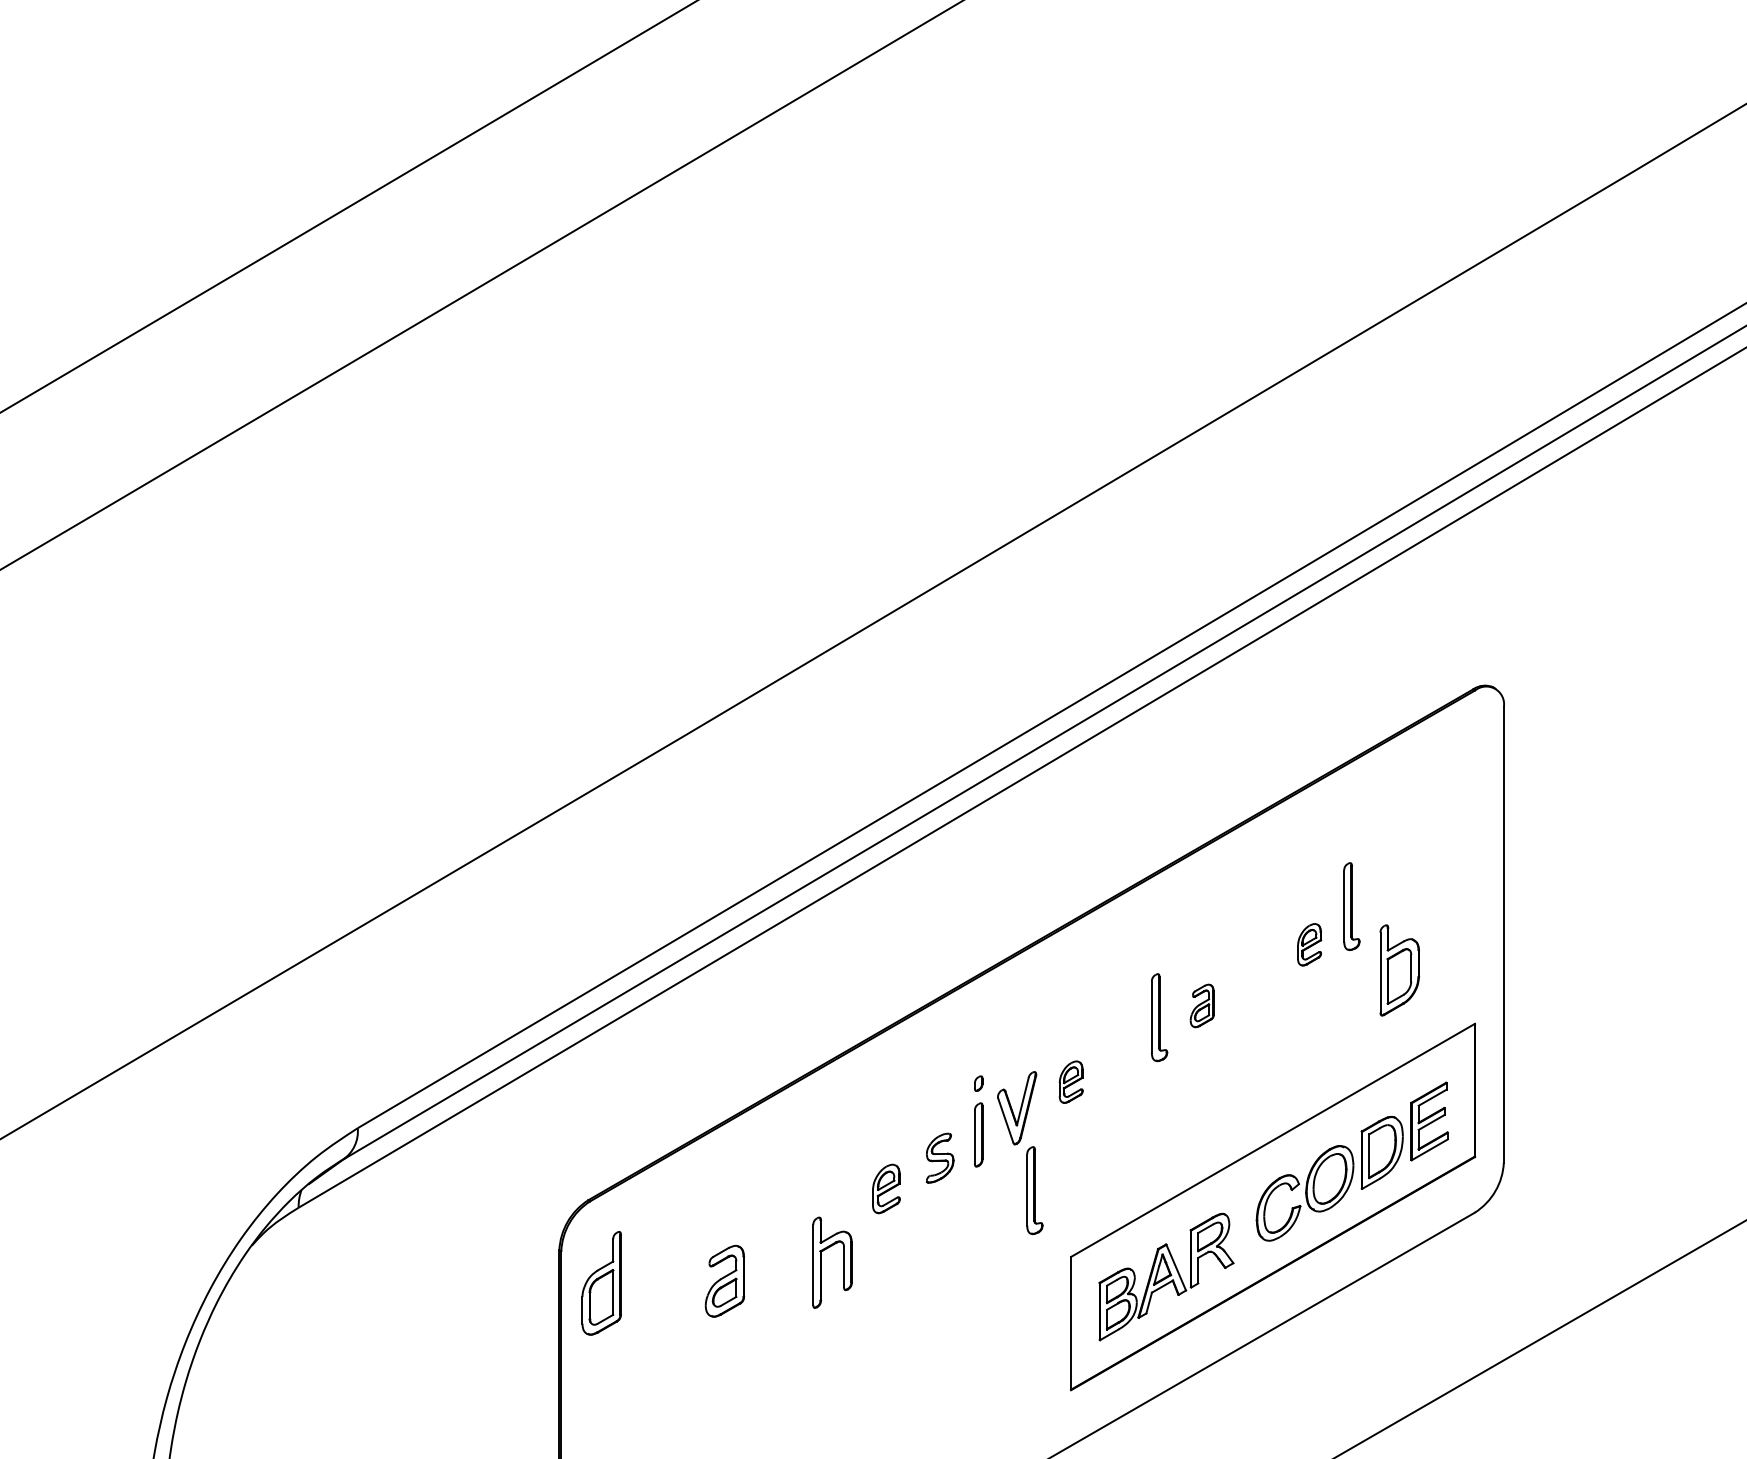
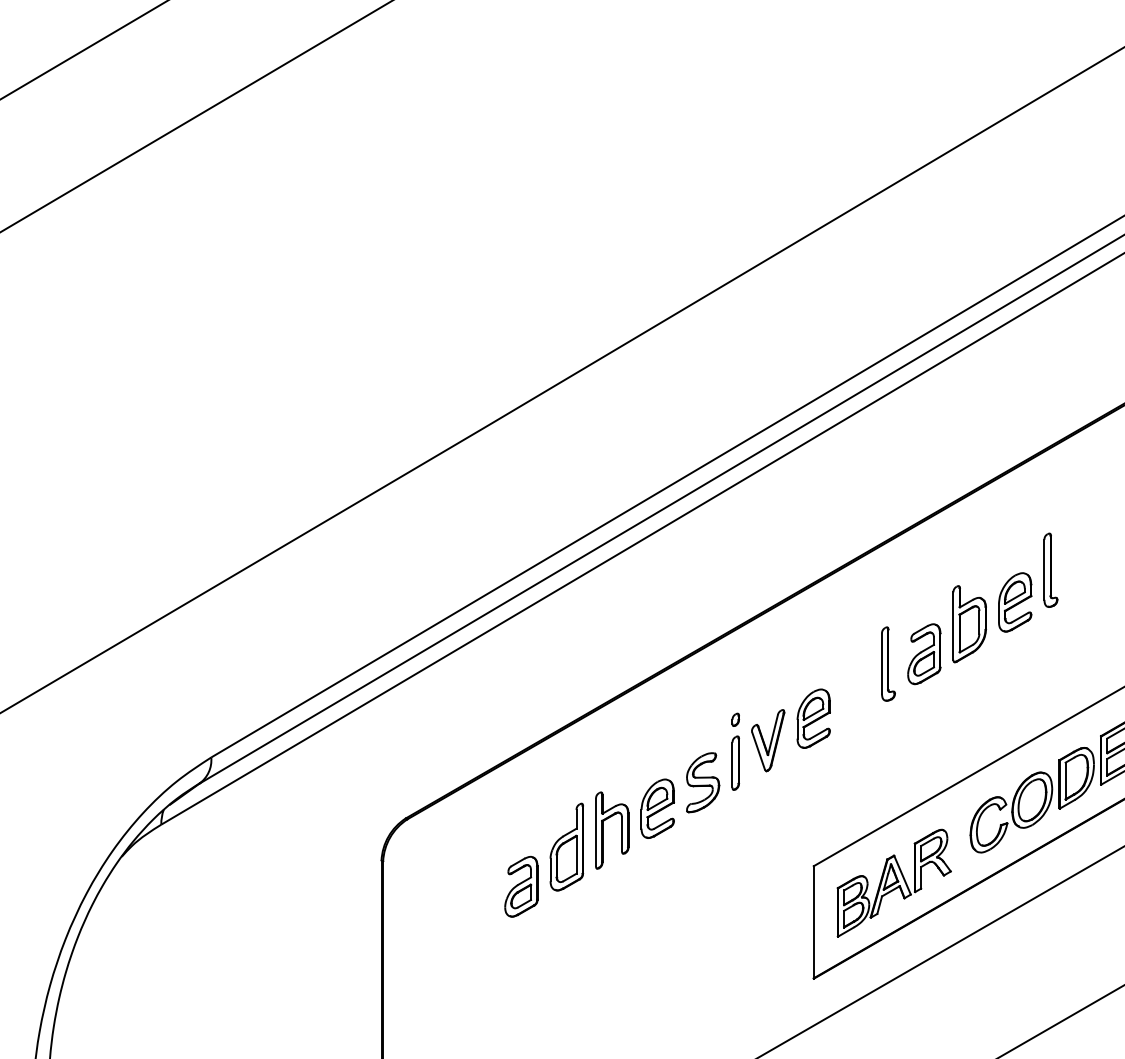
part: (1309, 944) -> (1015, 602), size x1.67
part: (1399, 970) -> (969, 624), moved
part: (1202, 1005) -> (924, 653), size x1.67
part: (1071, 1081) -> (814, 718), size x1.67
part: (940, 1158) -> (703, 783), size x1.43
part: (886, 1188) -> (657, 808), size x1.43
part: (1034, 1190) -> (782, 810), removed
part: (821, 1262) -> (602, 830), moved
part: (601, 1283) -> (566, 847), moved

